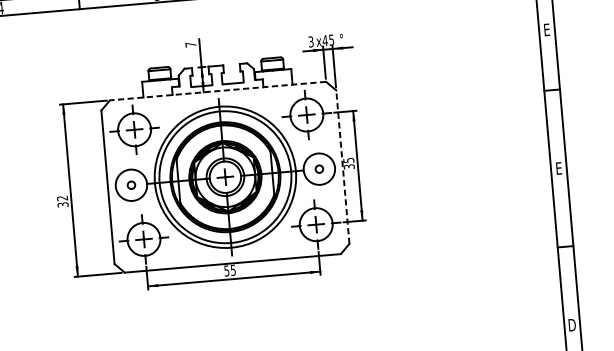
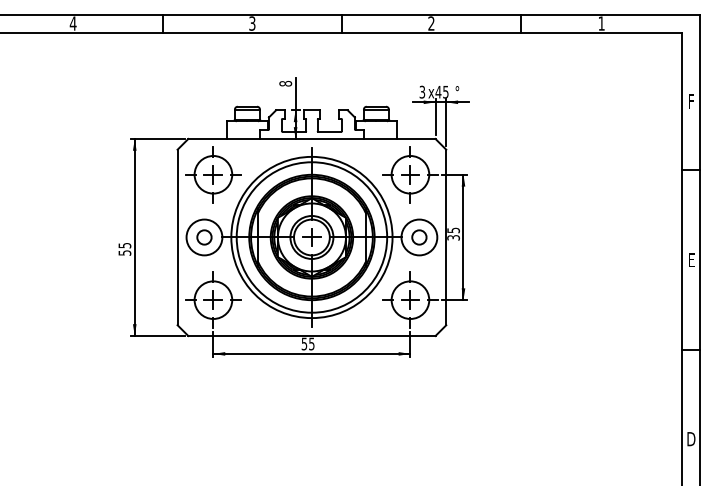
text: (547, 29) -> (691, 101), E -> F
text: (190, 44) -> (285, 83), 7 -> 8
line: (217, 90) -> (311, 138), dashed -> solid
line: (343, 167) -> (446, 237), dashed -> solid
circle: (319, 169) -> (419, 237), size x1.67
circle: (131, 185) -> (204, 237), size x1.67
text: (62, 201) -> (124, 249), 32 -> 55

